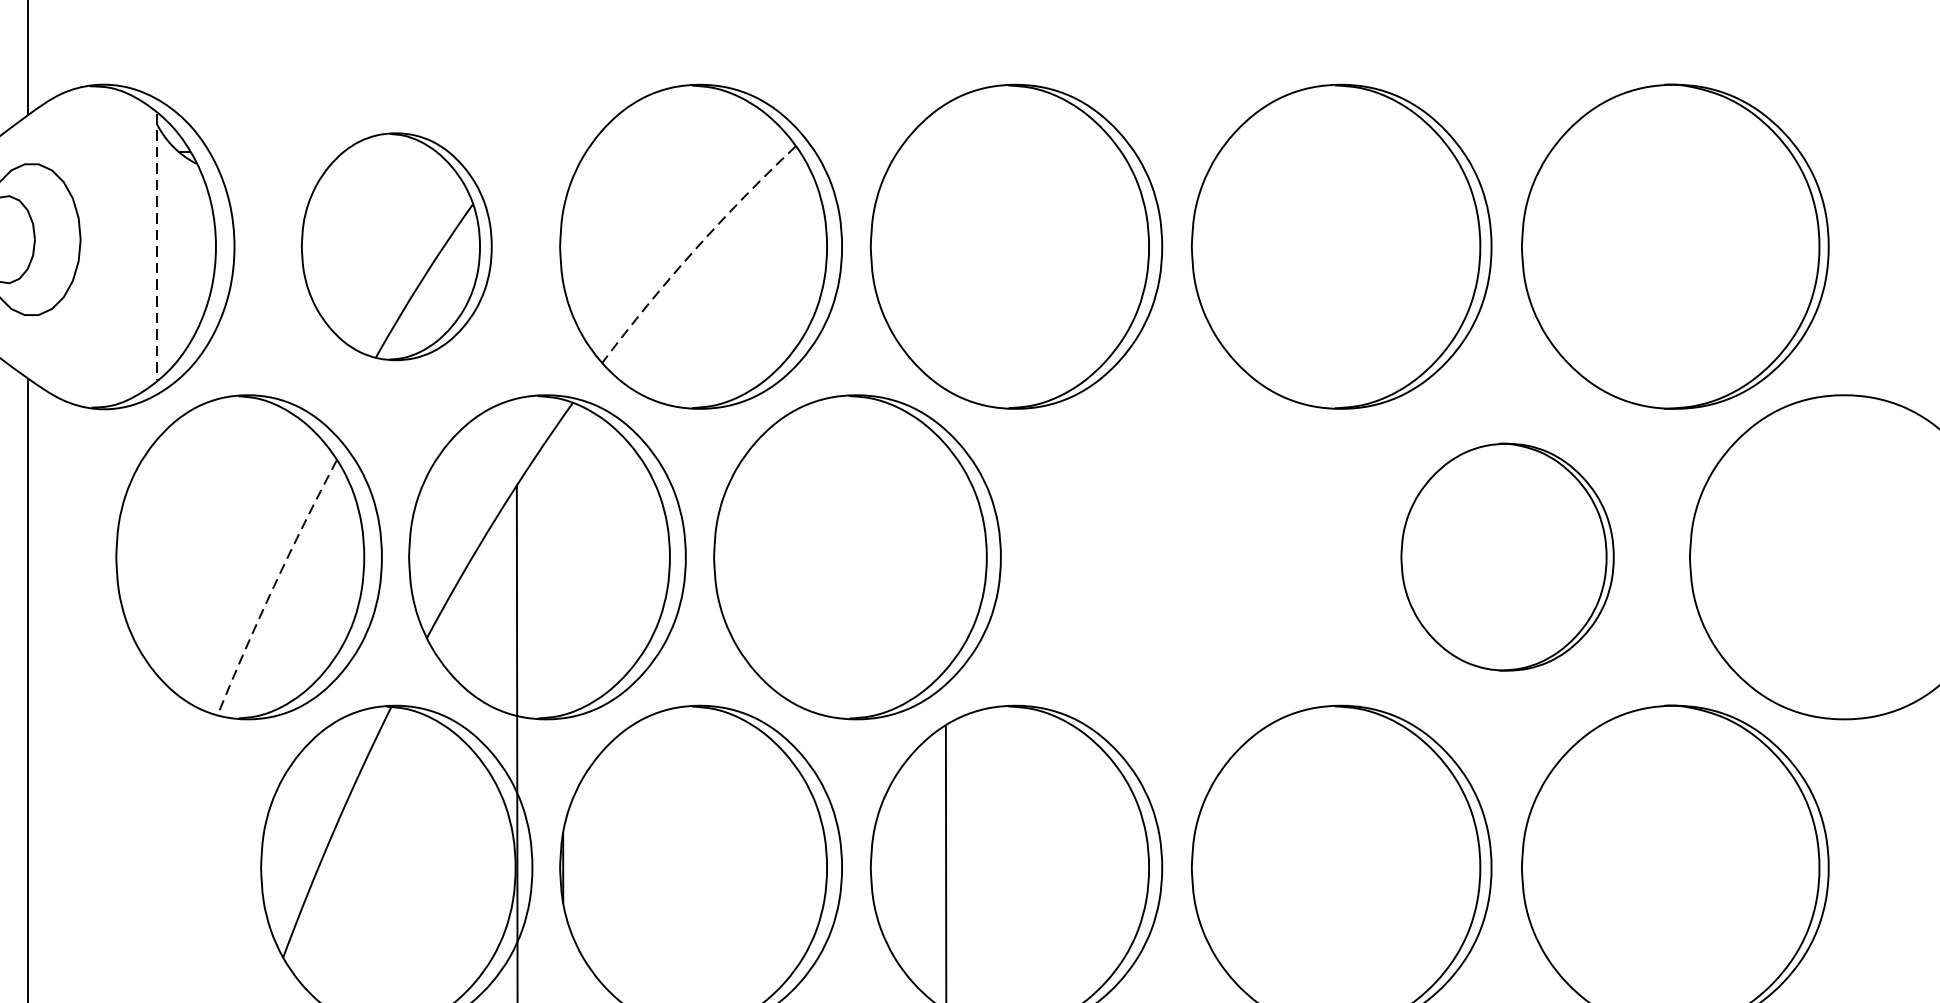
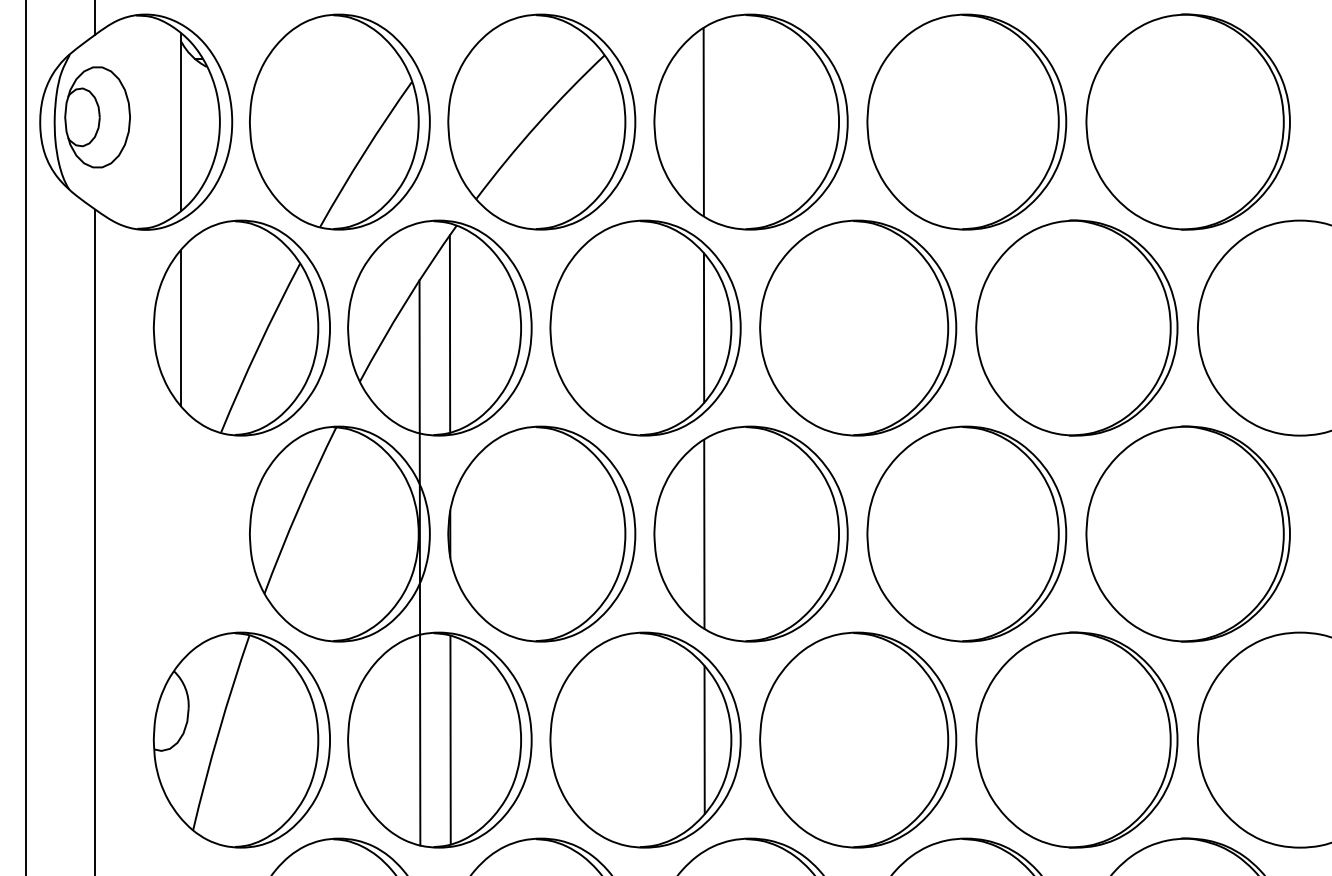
part: (396, 245) -> (339, 121), size x1.43
line: (156, 247) -> (180, 122), dashed -> solid
line: (944, 247) -> (703, 122), added
arc: (694, 250) -> (537, 124), dashed -> solid
line: (156, 556) -> (180, 327), added
line: (944, 556) -> (703, 327), added
part: (1178, 556) -> (858, 327), added
part: (1507, 556) -> (1076, 327), size x1.43
line: (561, 565) -> (449, 333), added
arc: (274, 586) -> (258, 347), dashed -> solid

